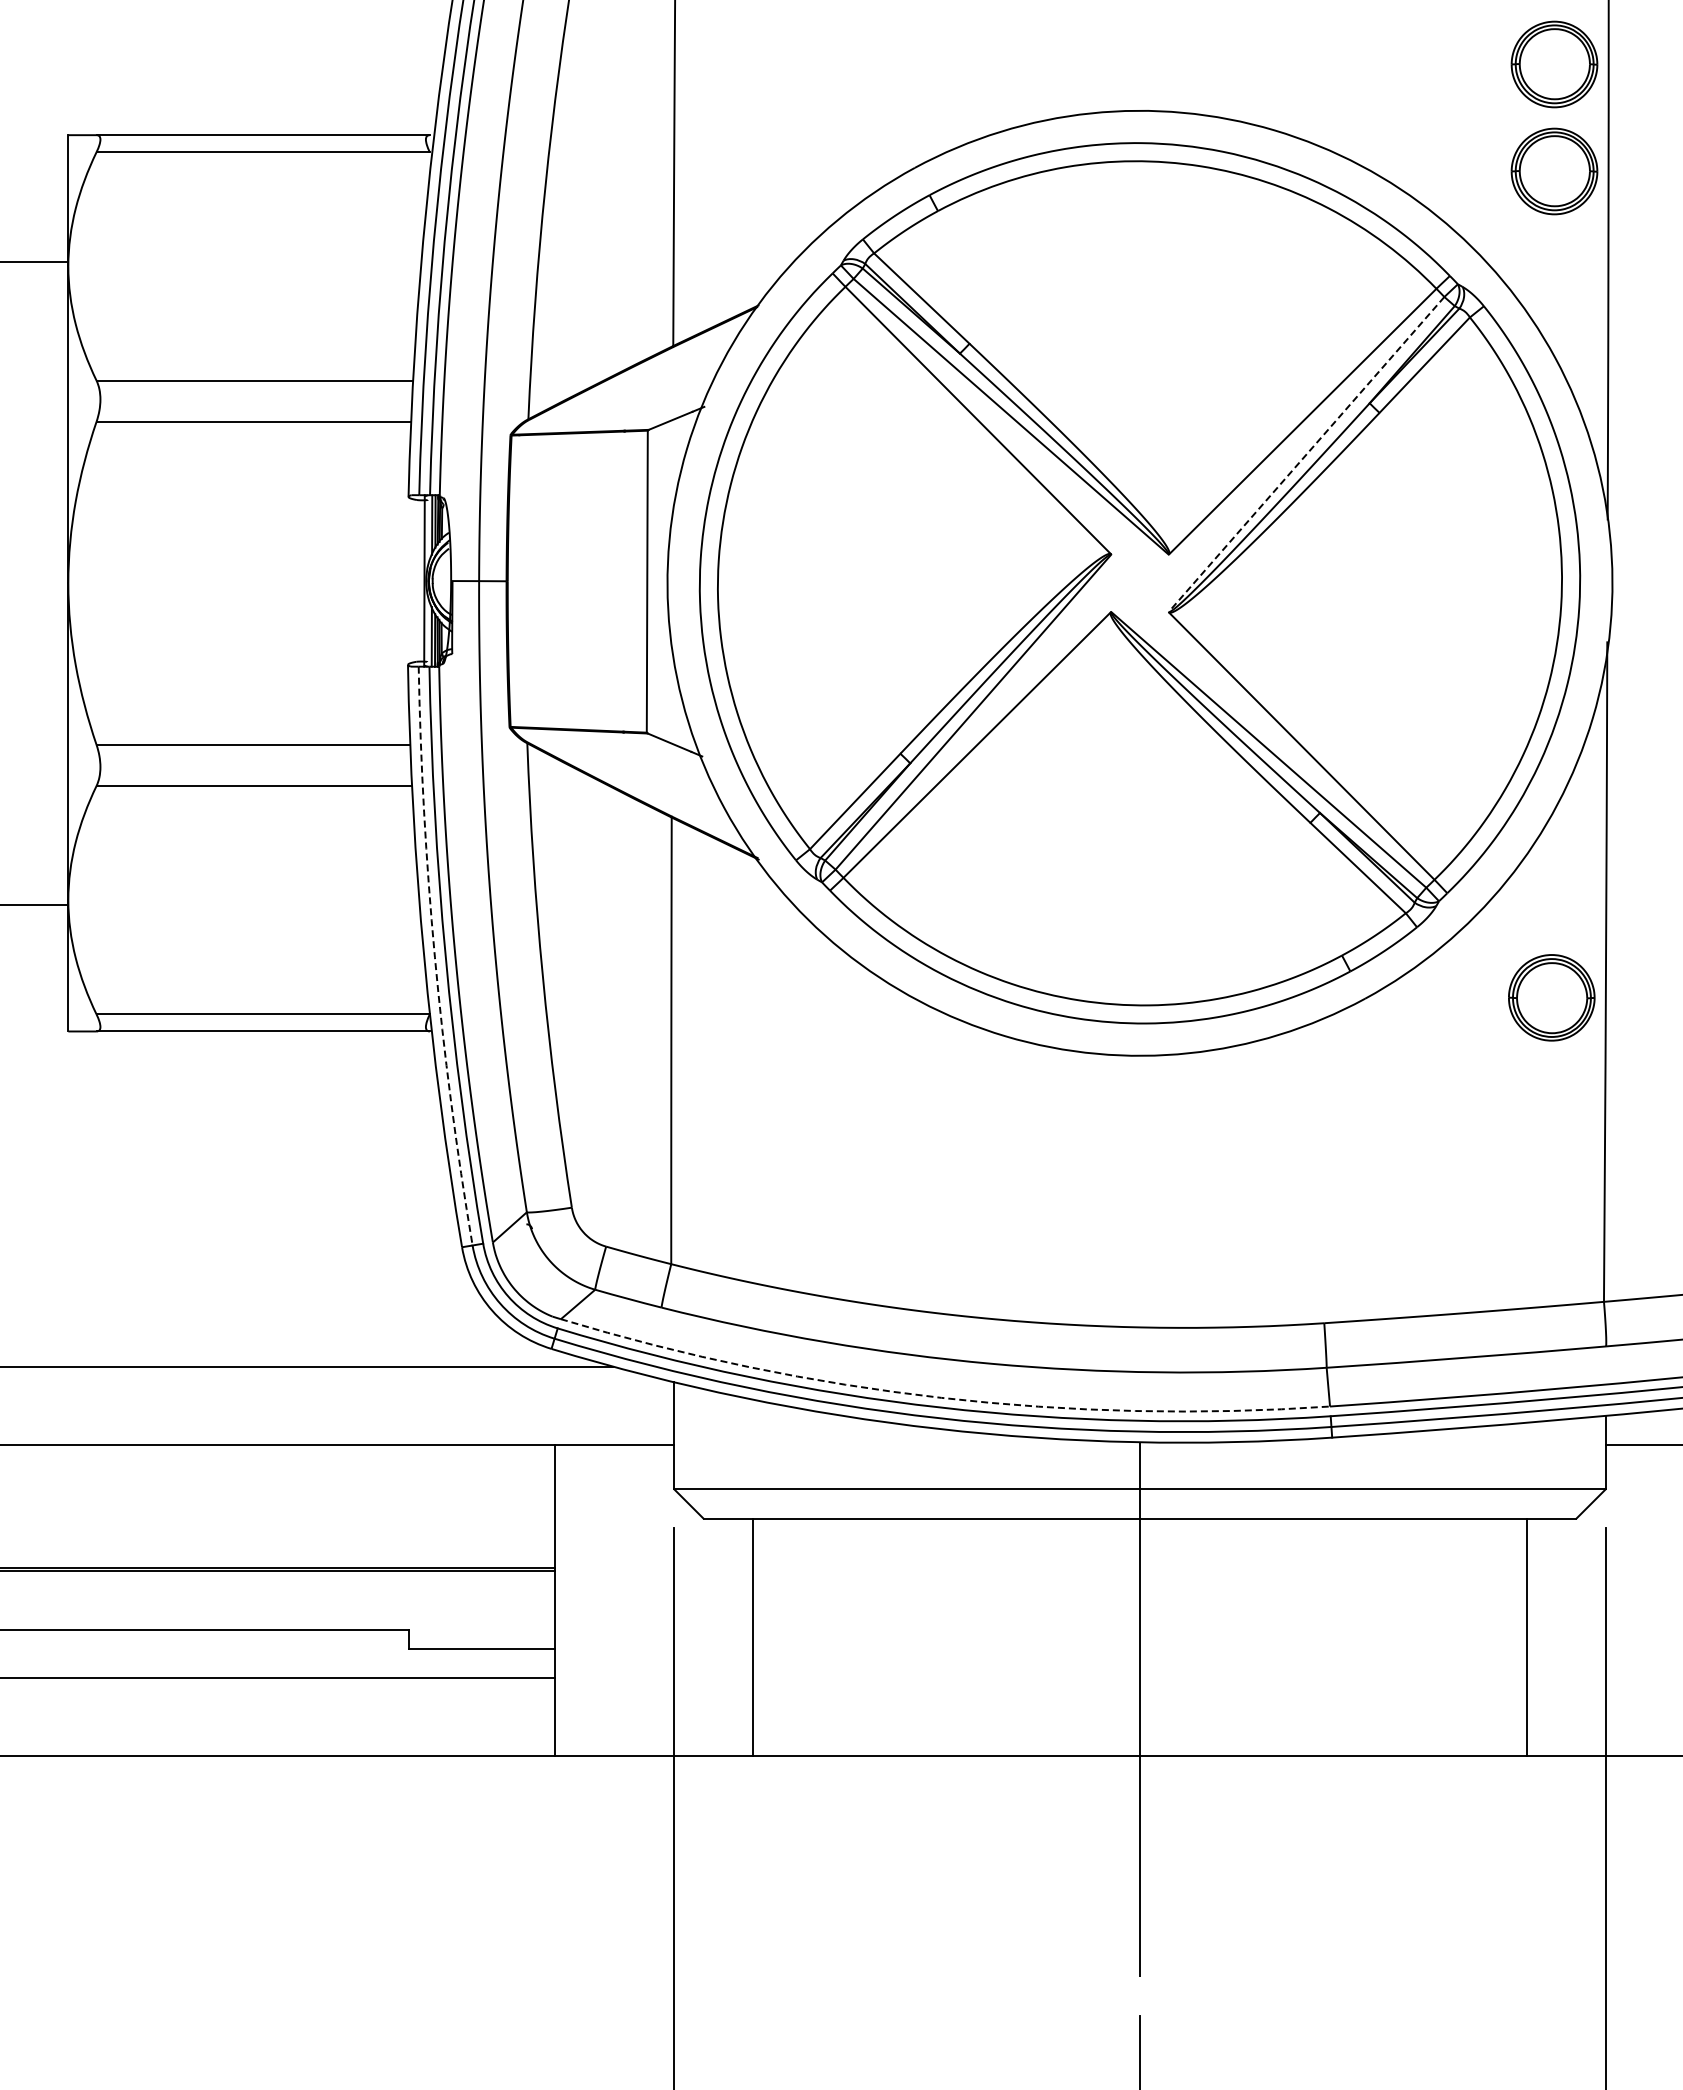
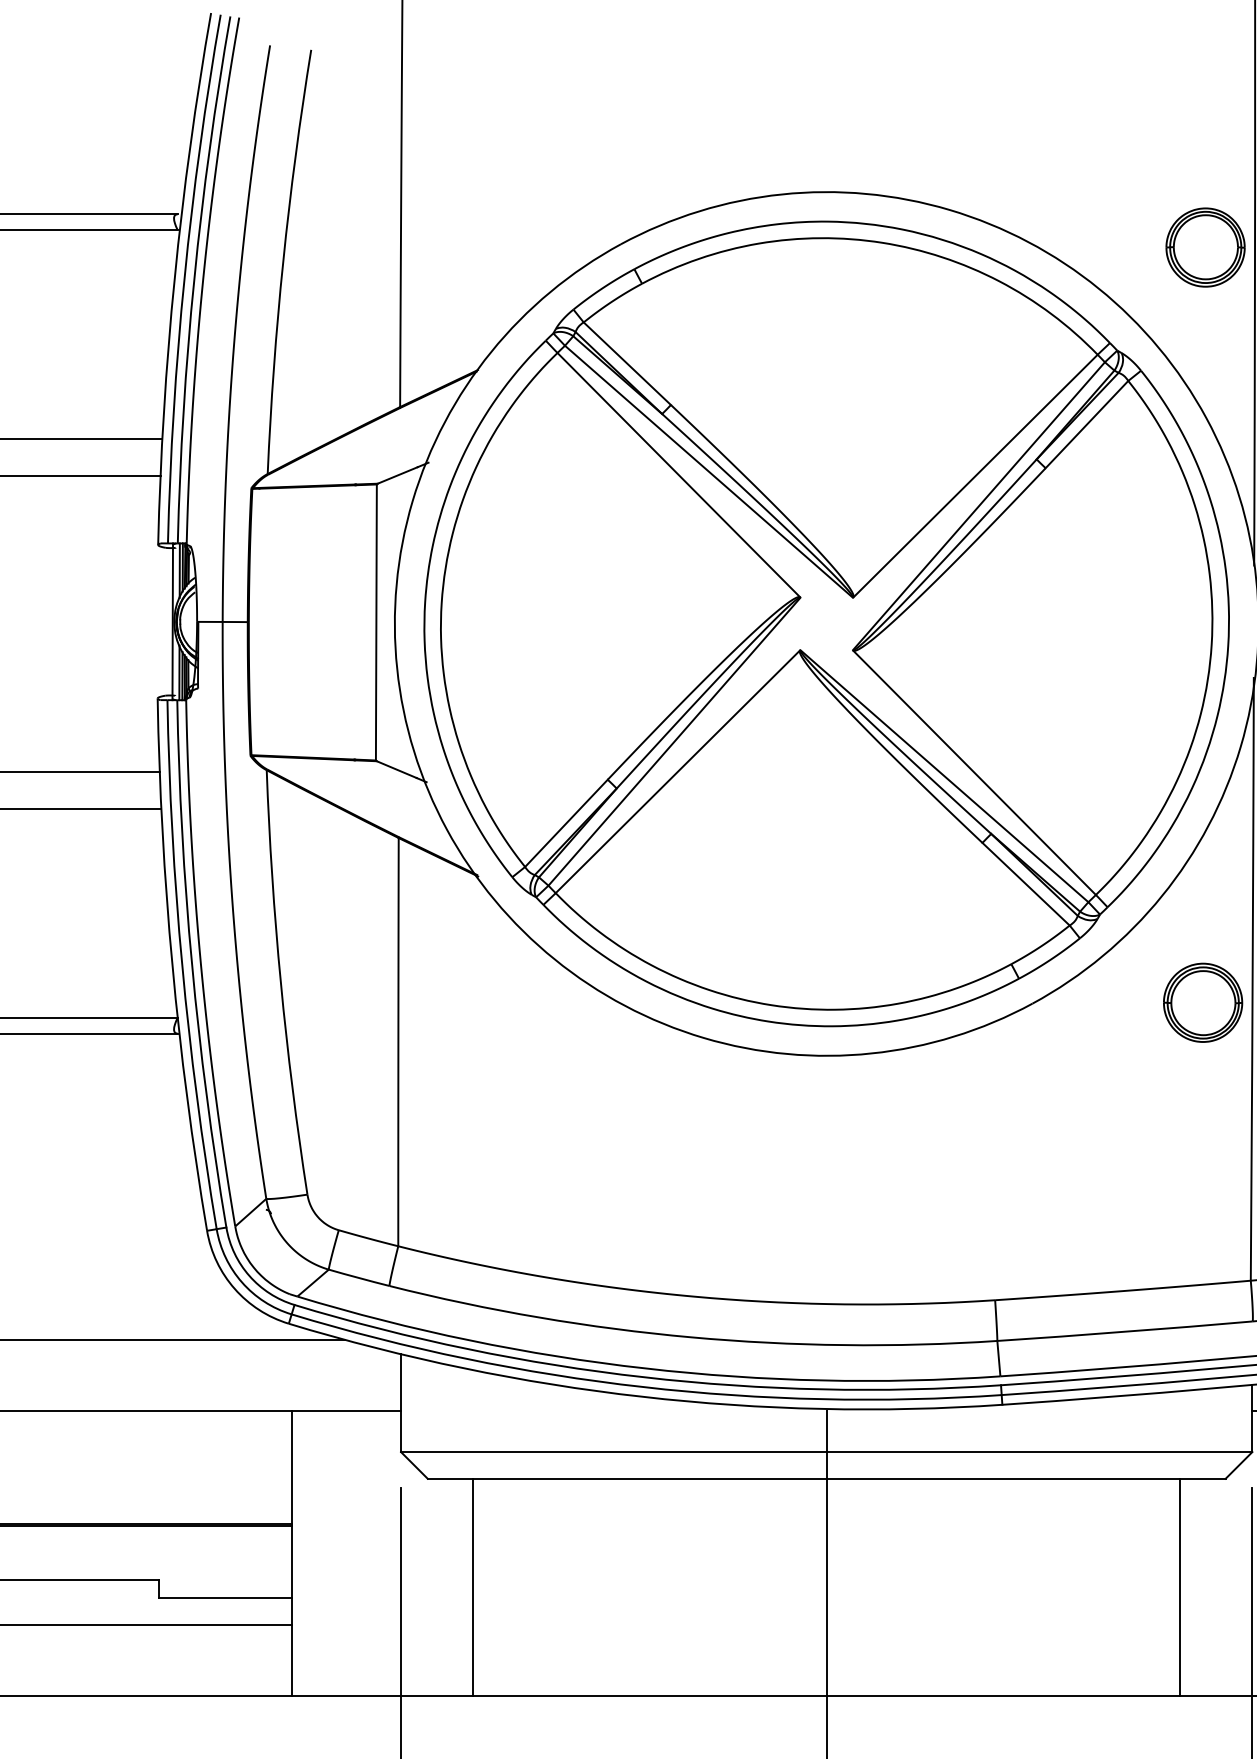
part: (1554, 64) -> (1205, 149), removed
line: (1306, 454) -> (978, 506), dashed -> solid
arc: (434, 957) -> (181, 965), dashed -> solid
arc: (941, 1397) -> (645, 1368), dashed -> solid

